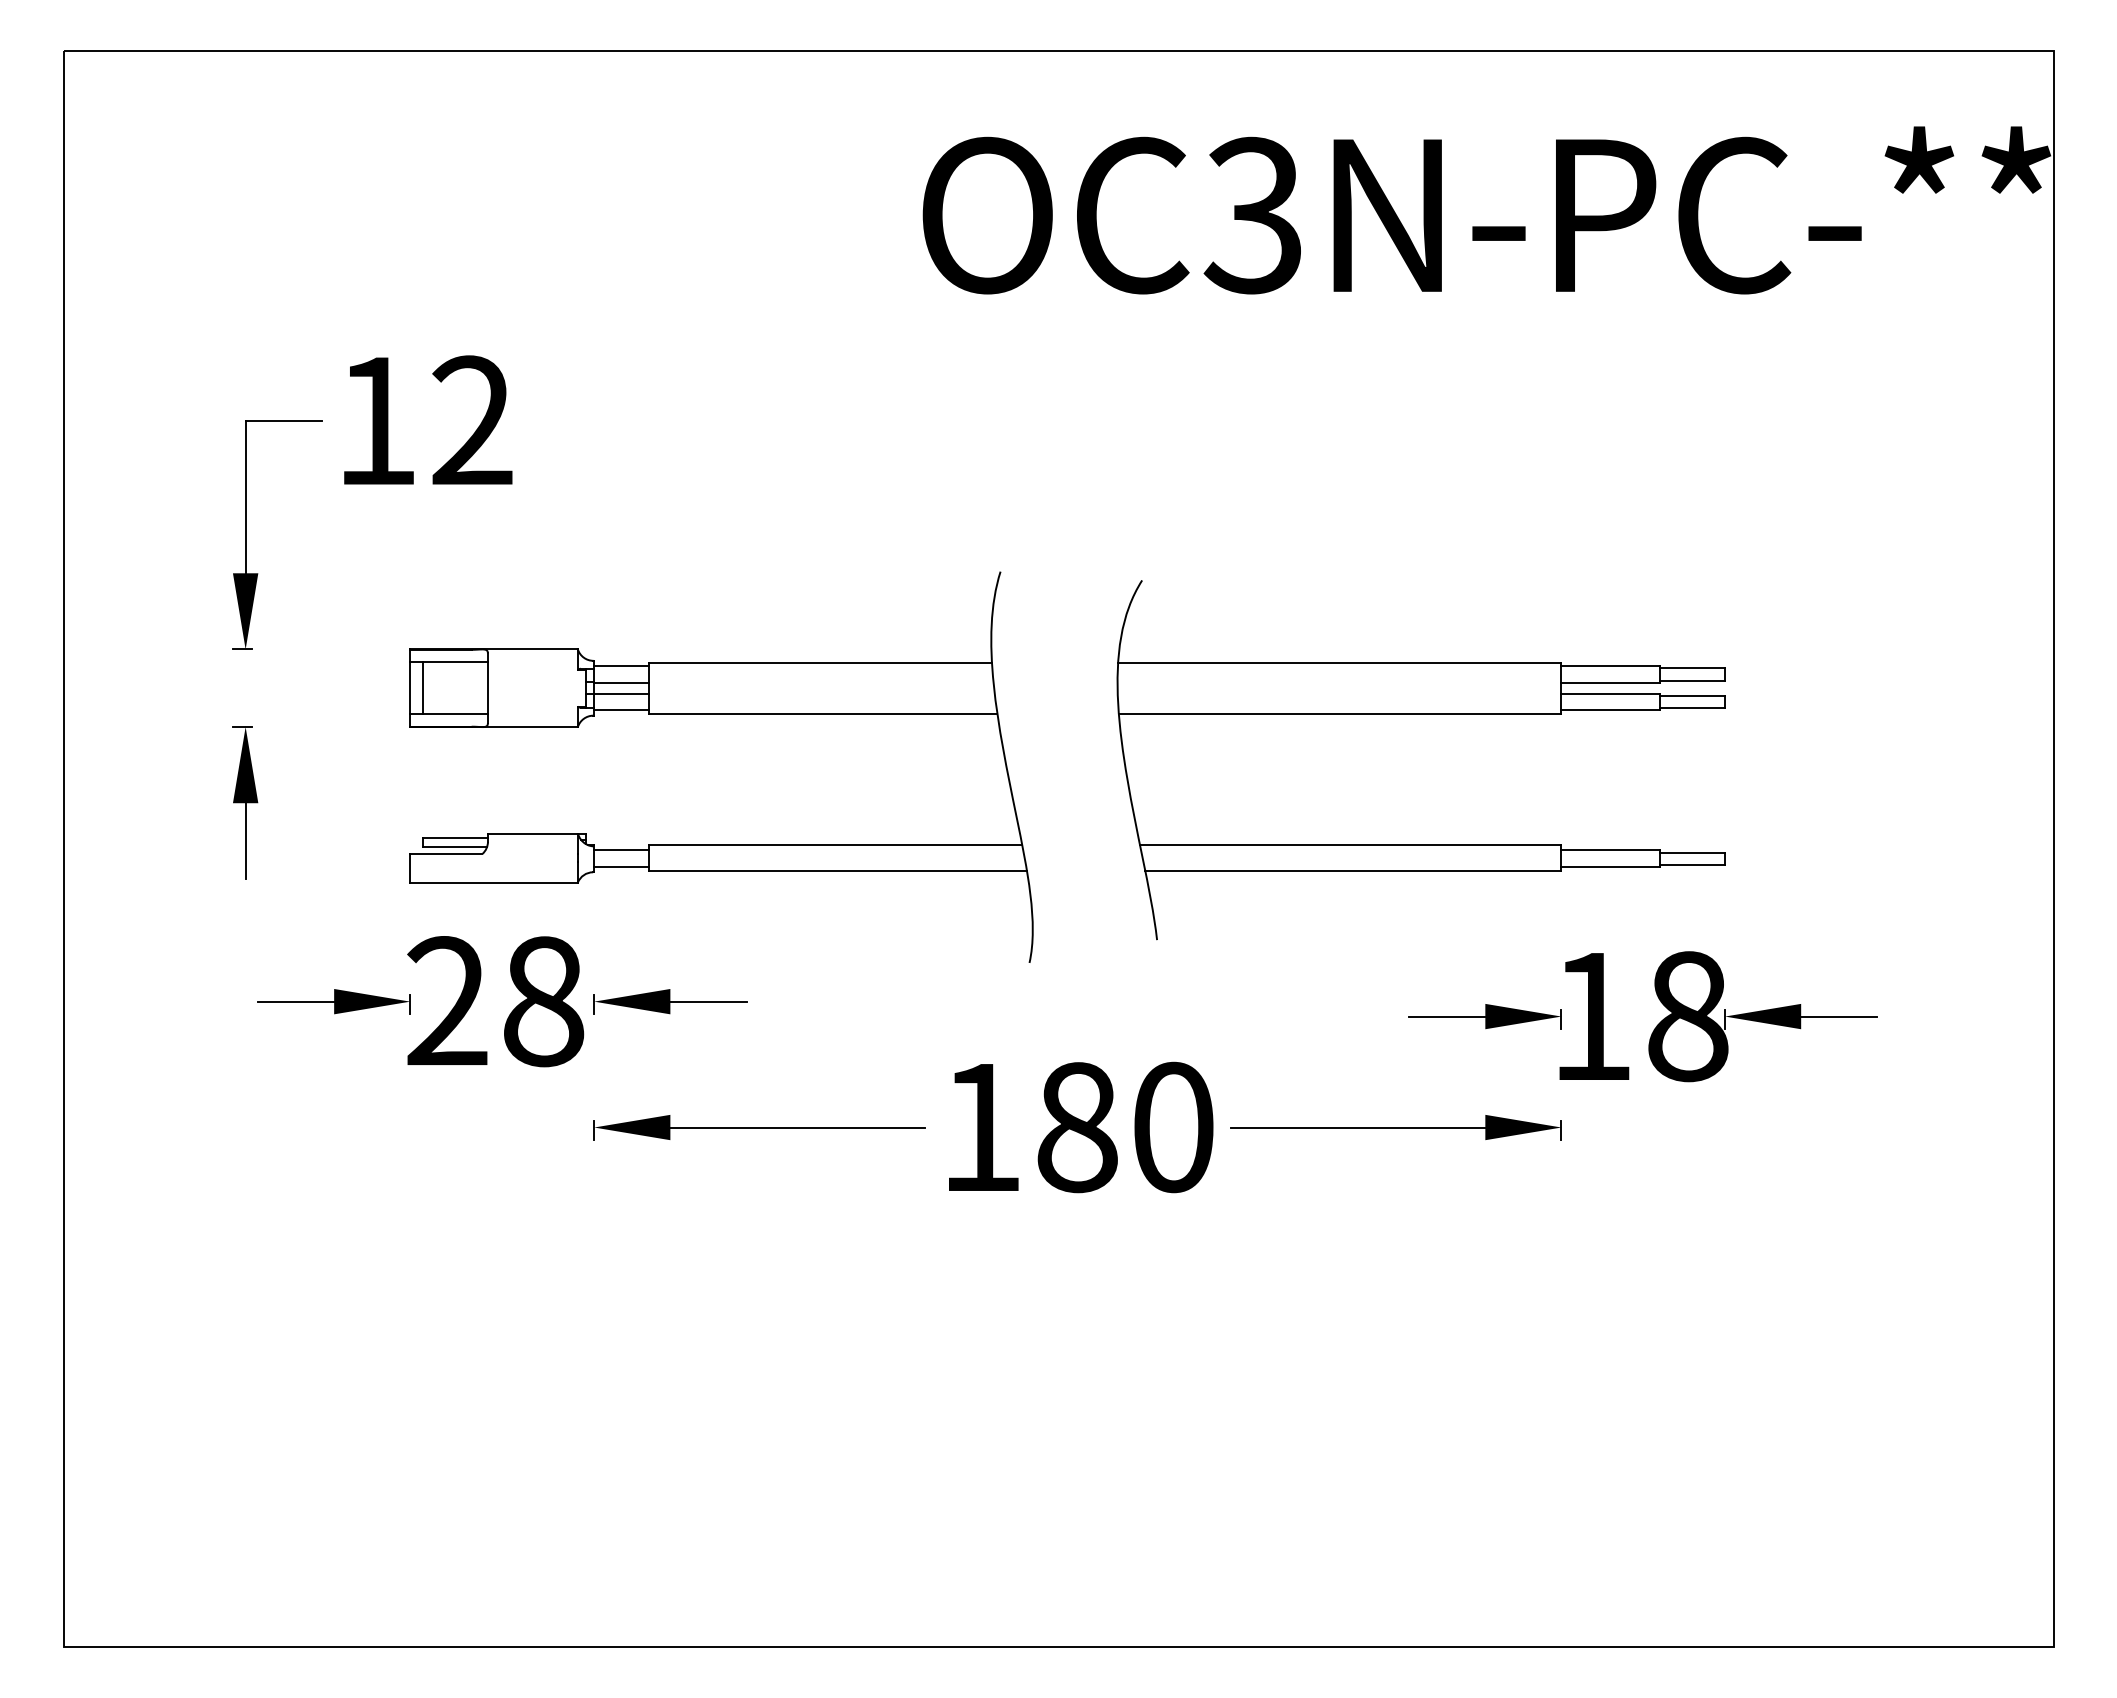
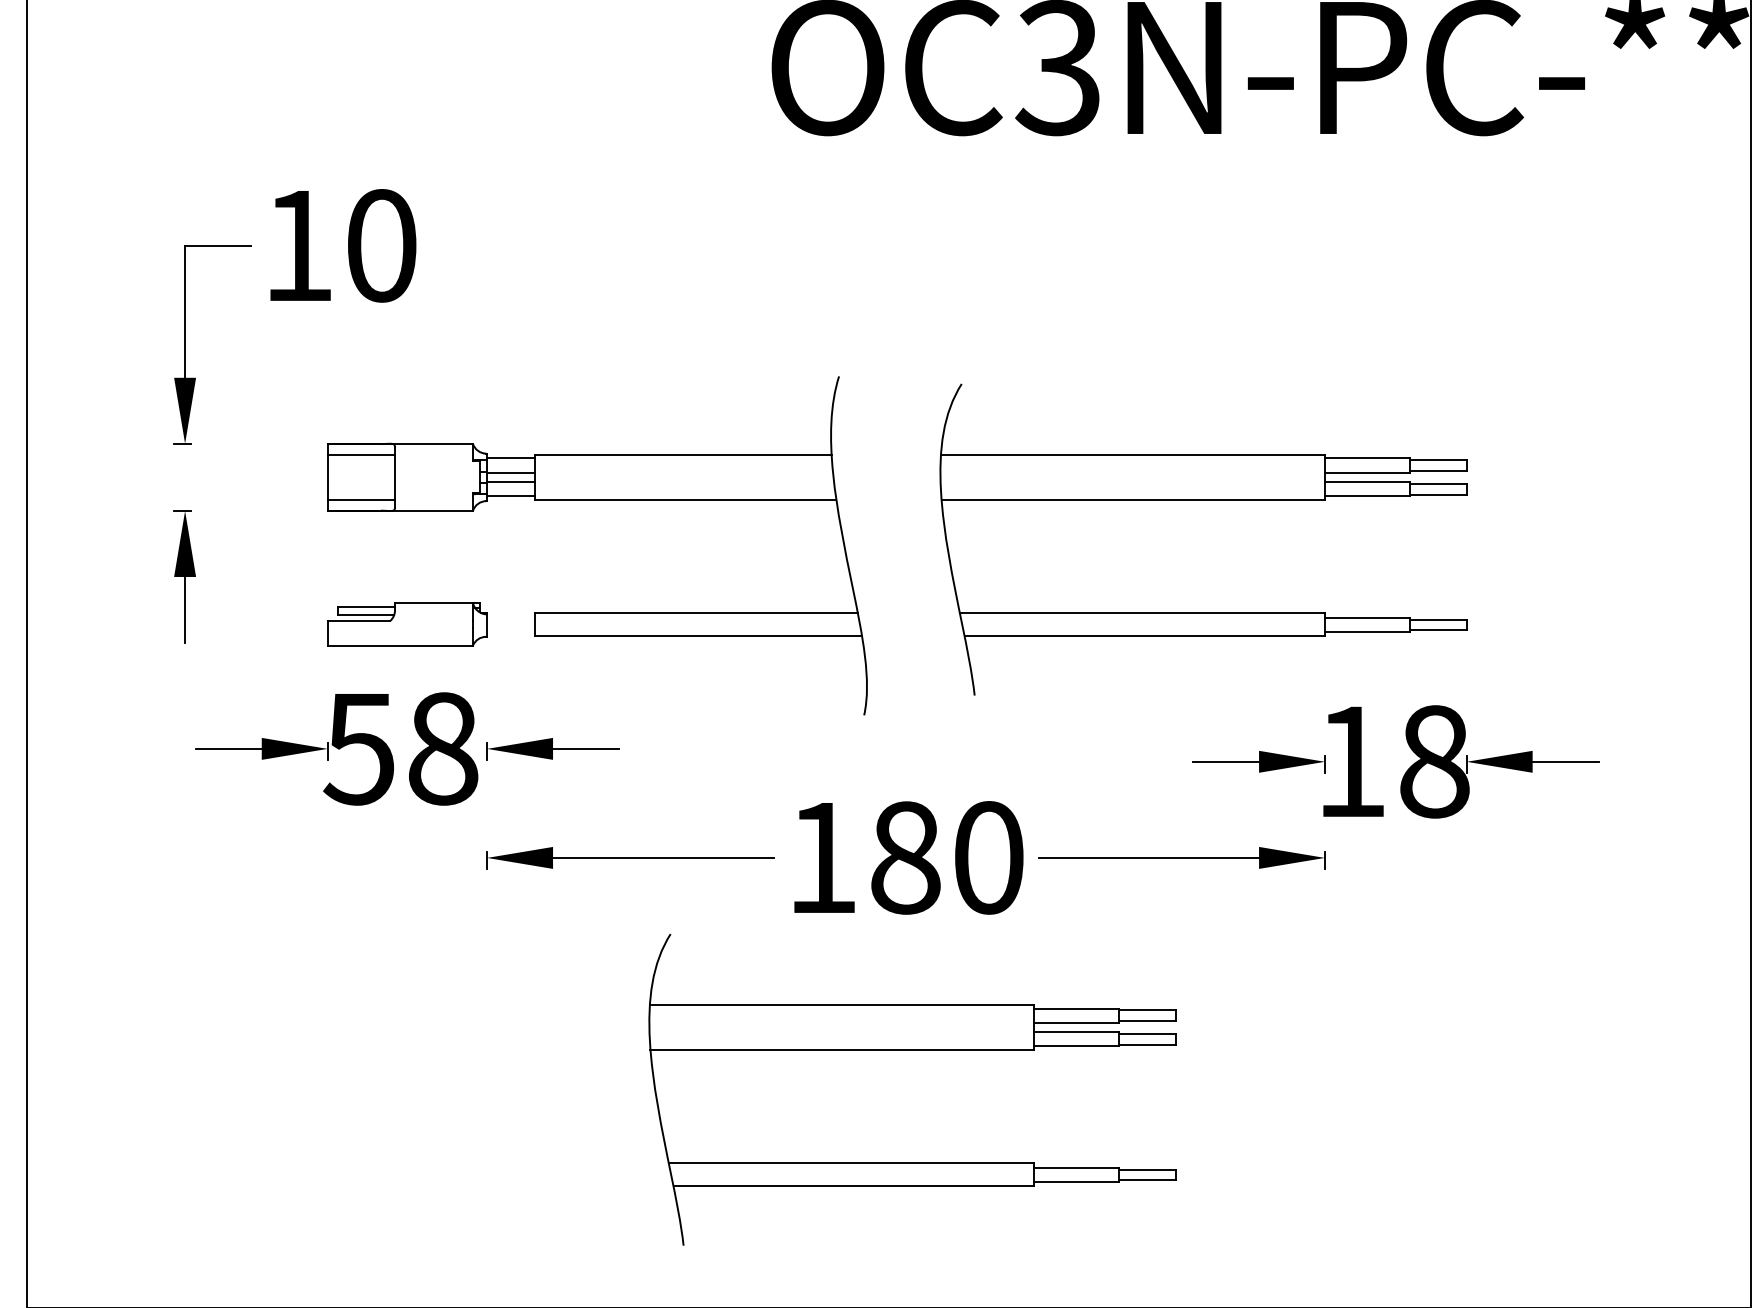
text: (472, 420) -> (381, 245), 12 -> 10
line: (422, 688) -> (338, 477), removed
line: (621, 850) -> (510, 617), removed
line: (621, 866) -> (510, 631), removed
text: (445, 1001) -> (358, 748), 28 -> 58
part: (1084, 1349) -> (911, 1050), added

